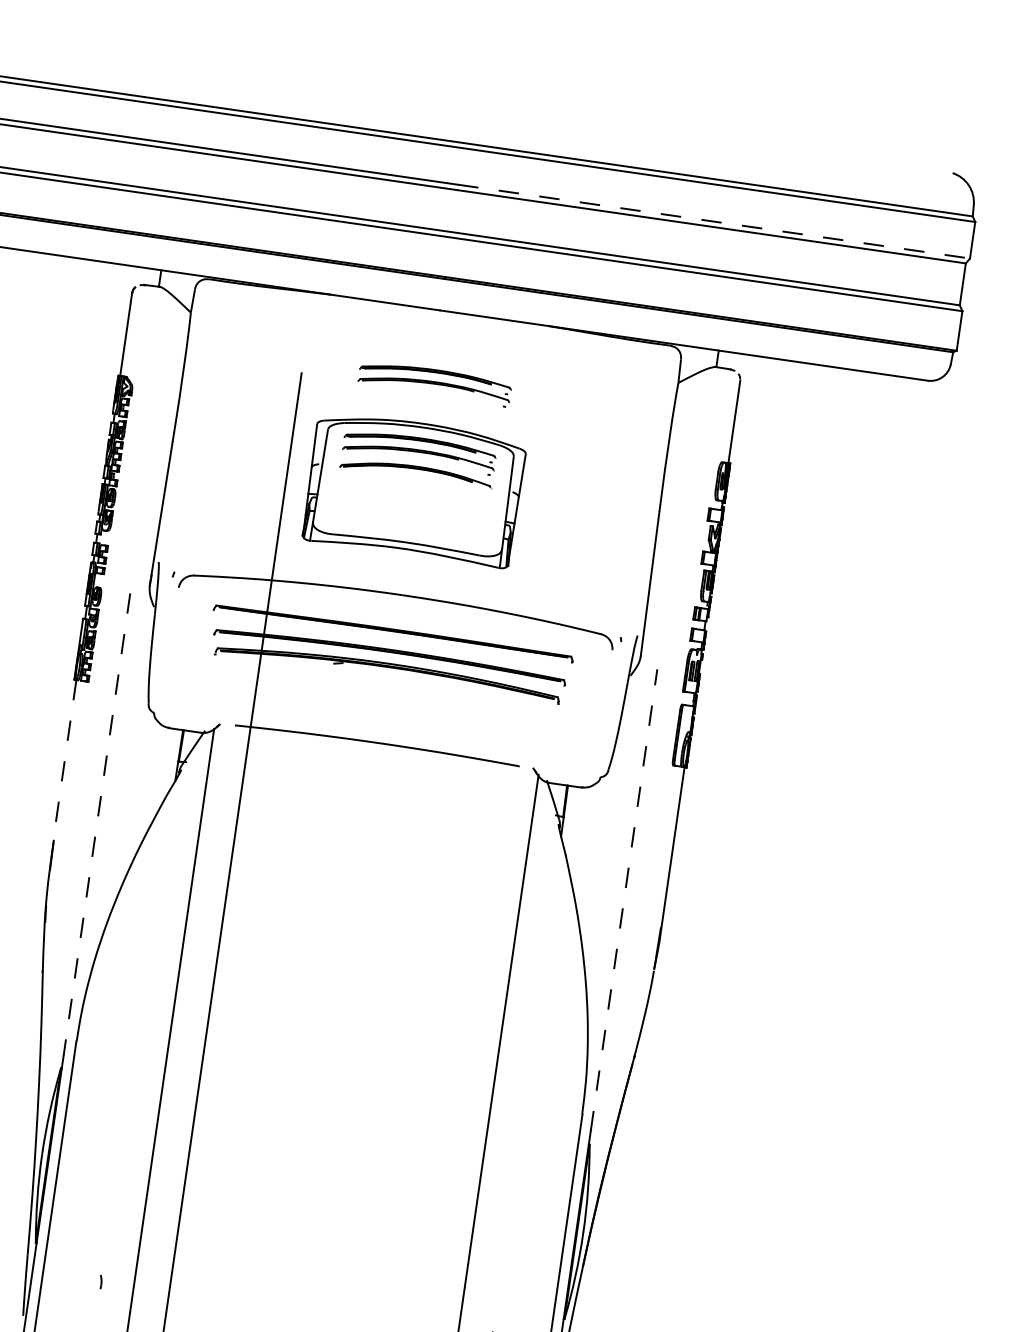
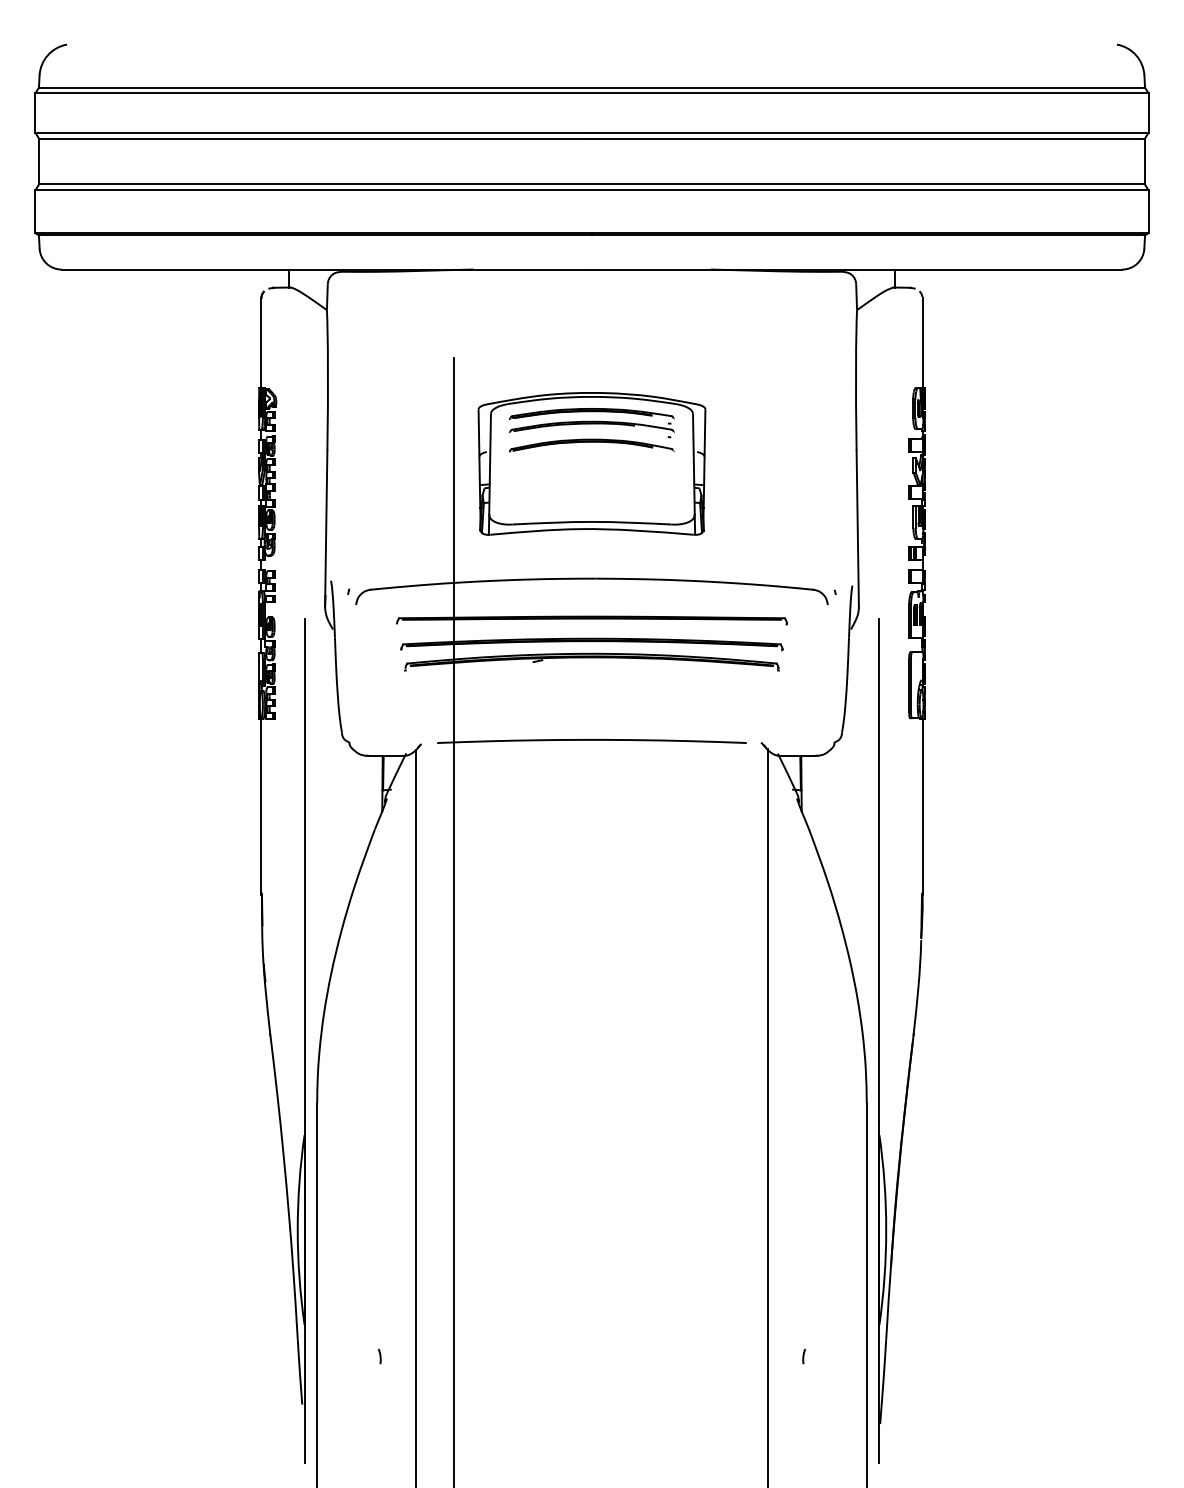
line: (714, 221) -> (870, 132), dashed -> solid
part: (434, 383) -> (597, 348), removed
line: (64, 761) -> (261, 807), dashed -> solid
line: (96, 825) -> (305, 870), dashed -> solid
line: (624, 900) -> (878, 869), dashed -> solid

